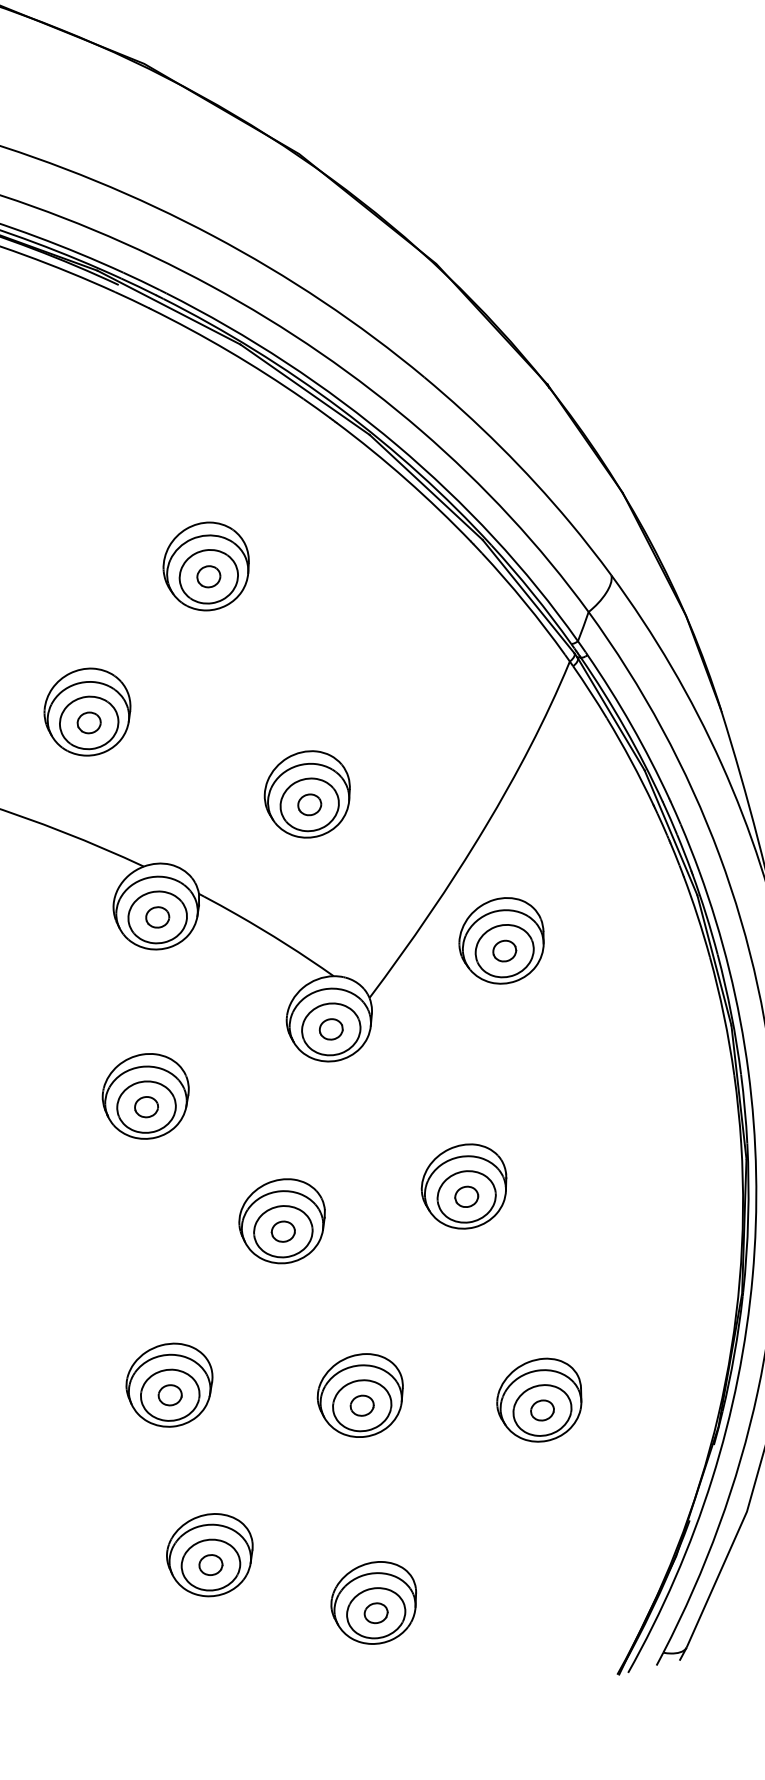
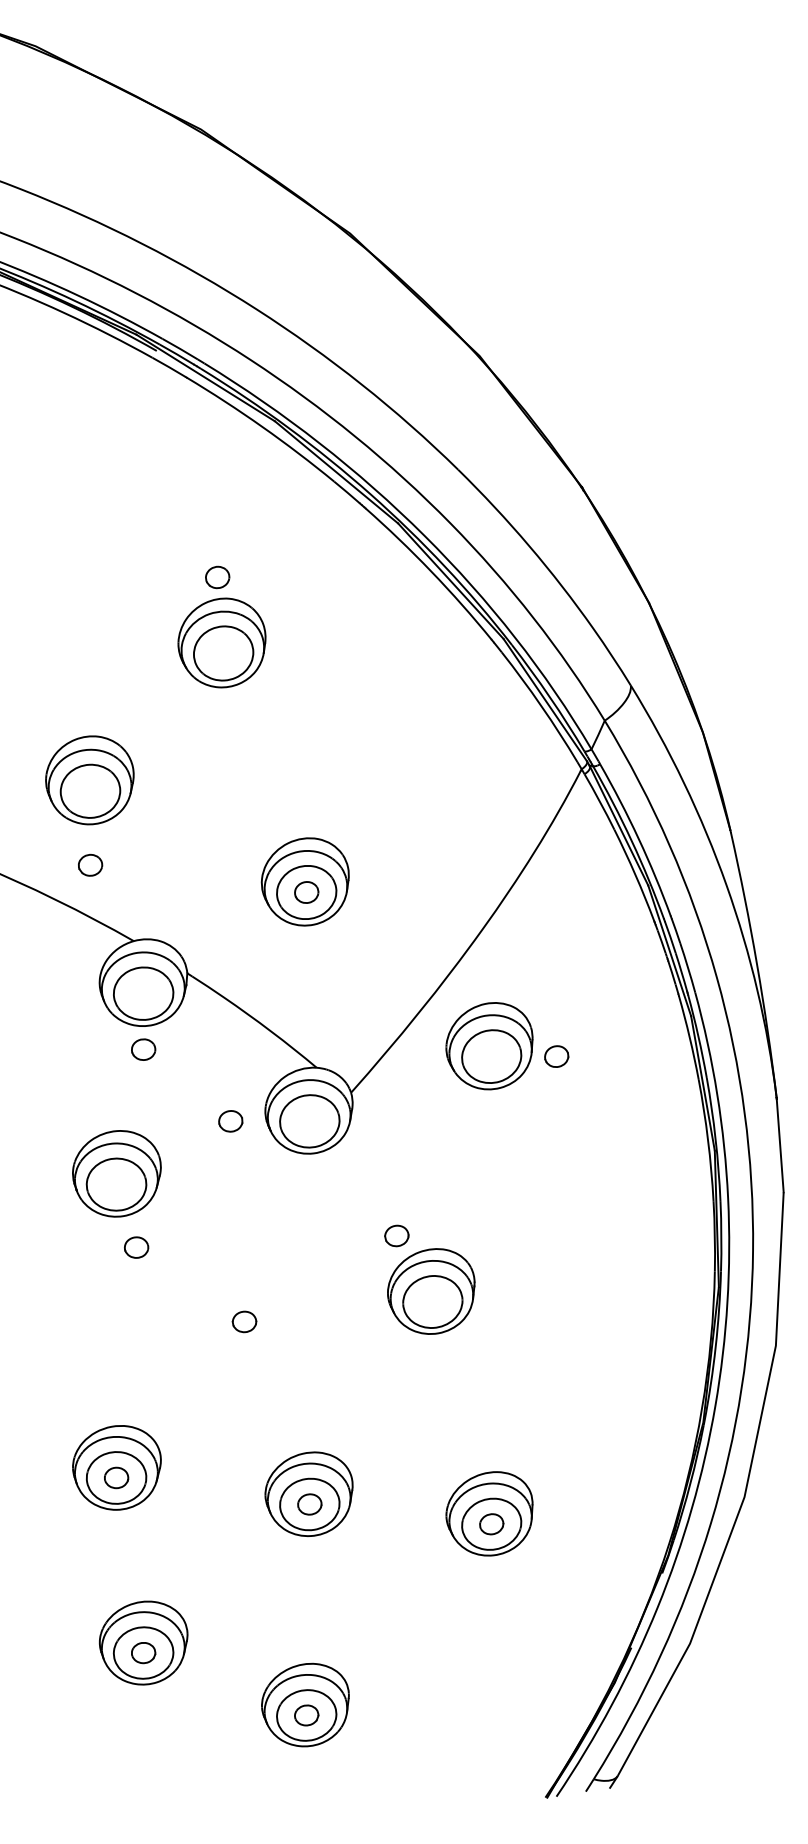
part: (208, 576) -> (217, 577), moved
part: (89, 722) -> (90, 864), moved
part: (157, 917) -> (143, 1049), moved
part: (504, 951) -> (556, 1056), moved
part: (330, 1029) -> (230, 1121), moved
part: (146, 1107) -> (136, 1247), moved
part: (466, 1196) -> (396, 1235), moved
part: (282, 1221) -> (244, 1311), removed

